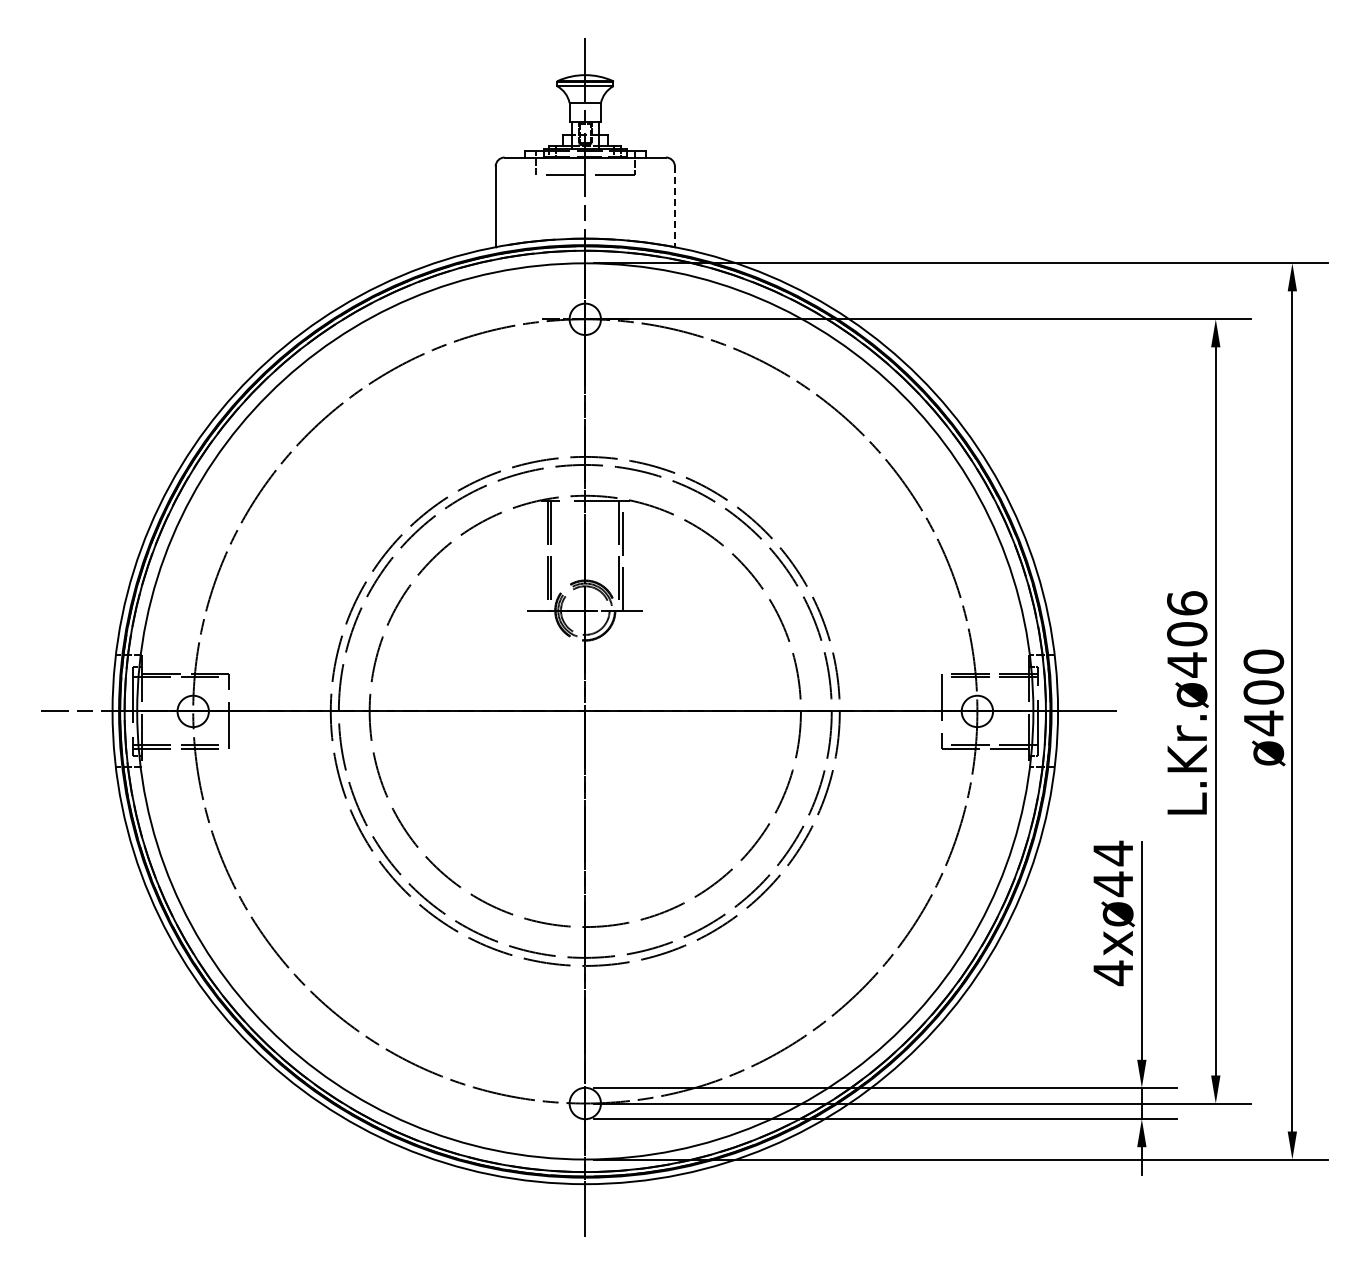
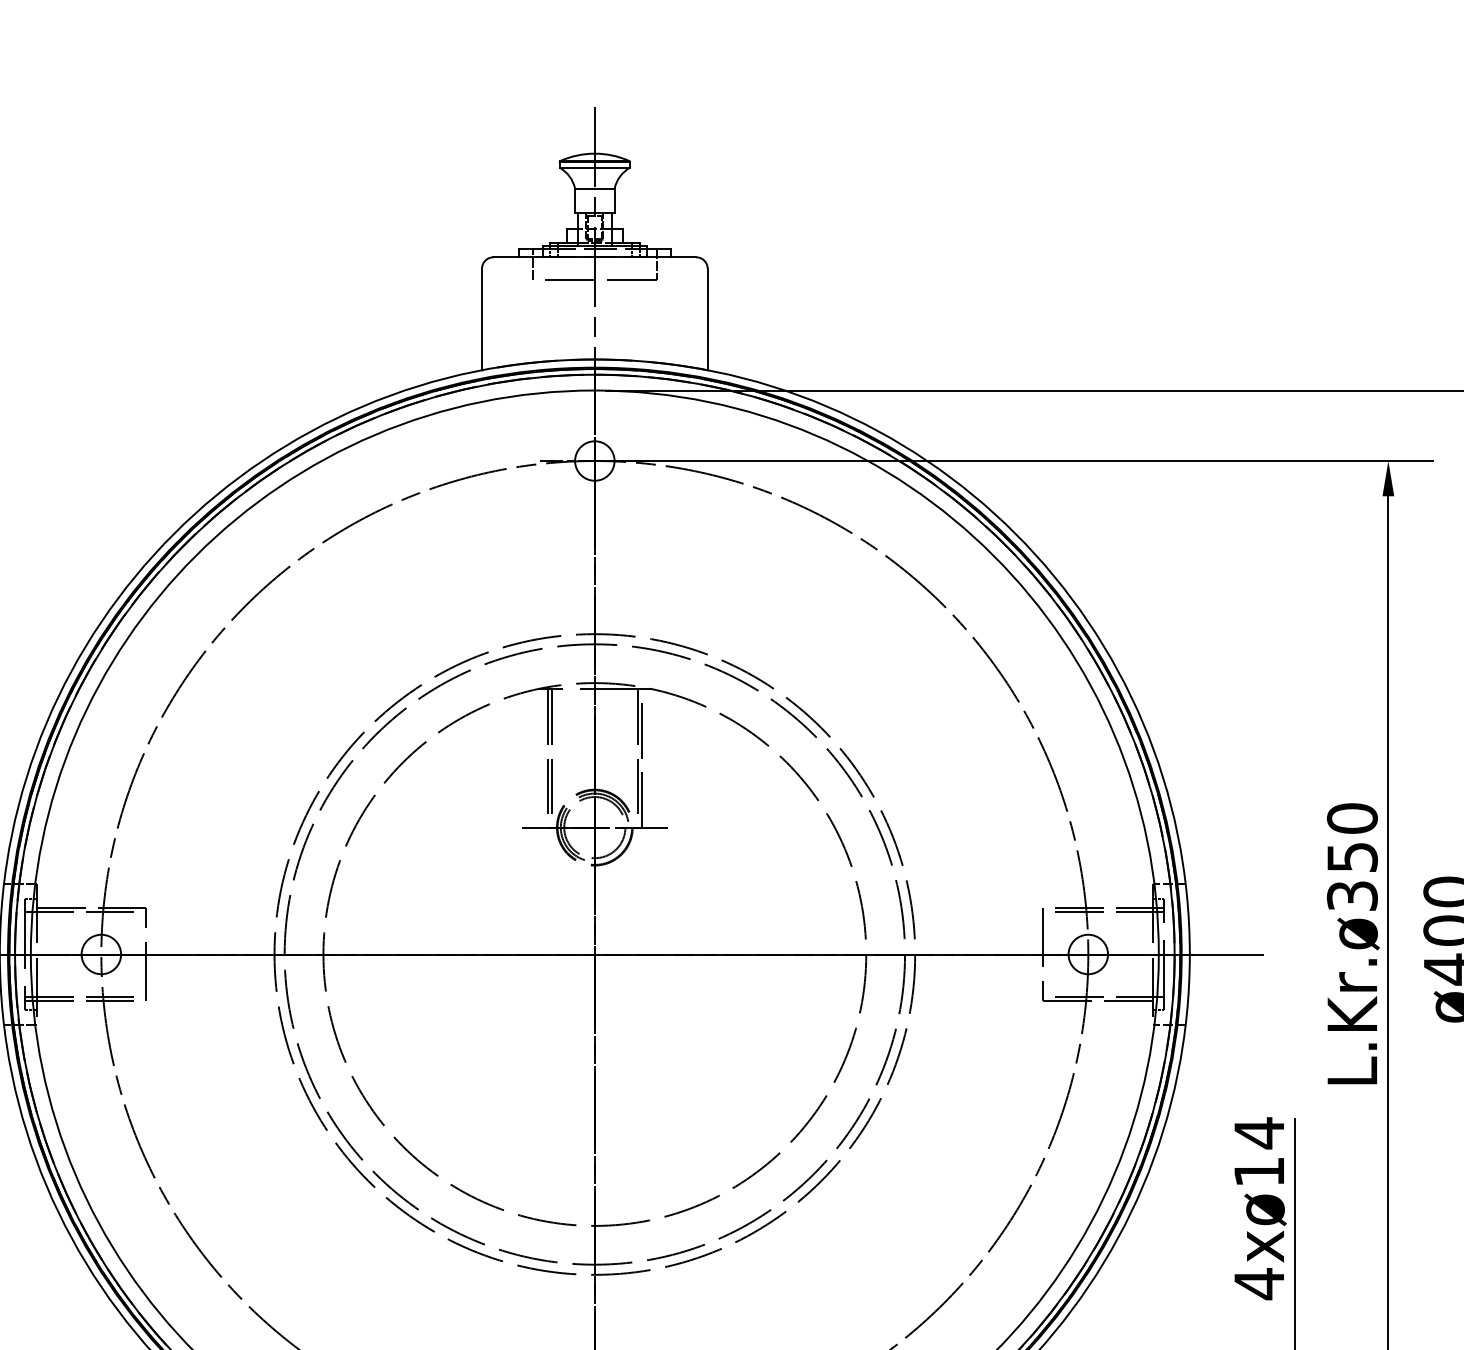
line: (674, 207) -> (707, 320), dashed -> solid
text: (1187, 634) -> (1352, 857), L.Kr.ø406 -> L.Kr.ø350
text: (1112, 884) -> (1258, 1172), 4xø44 -> 4xø14

